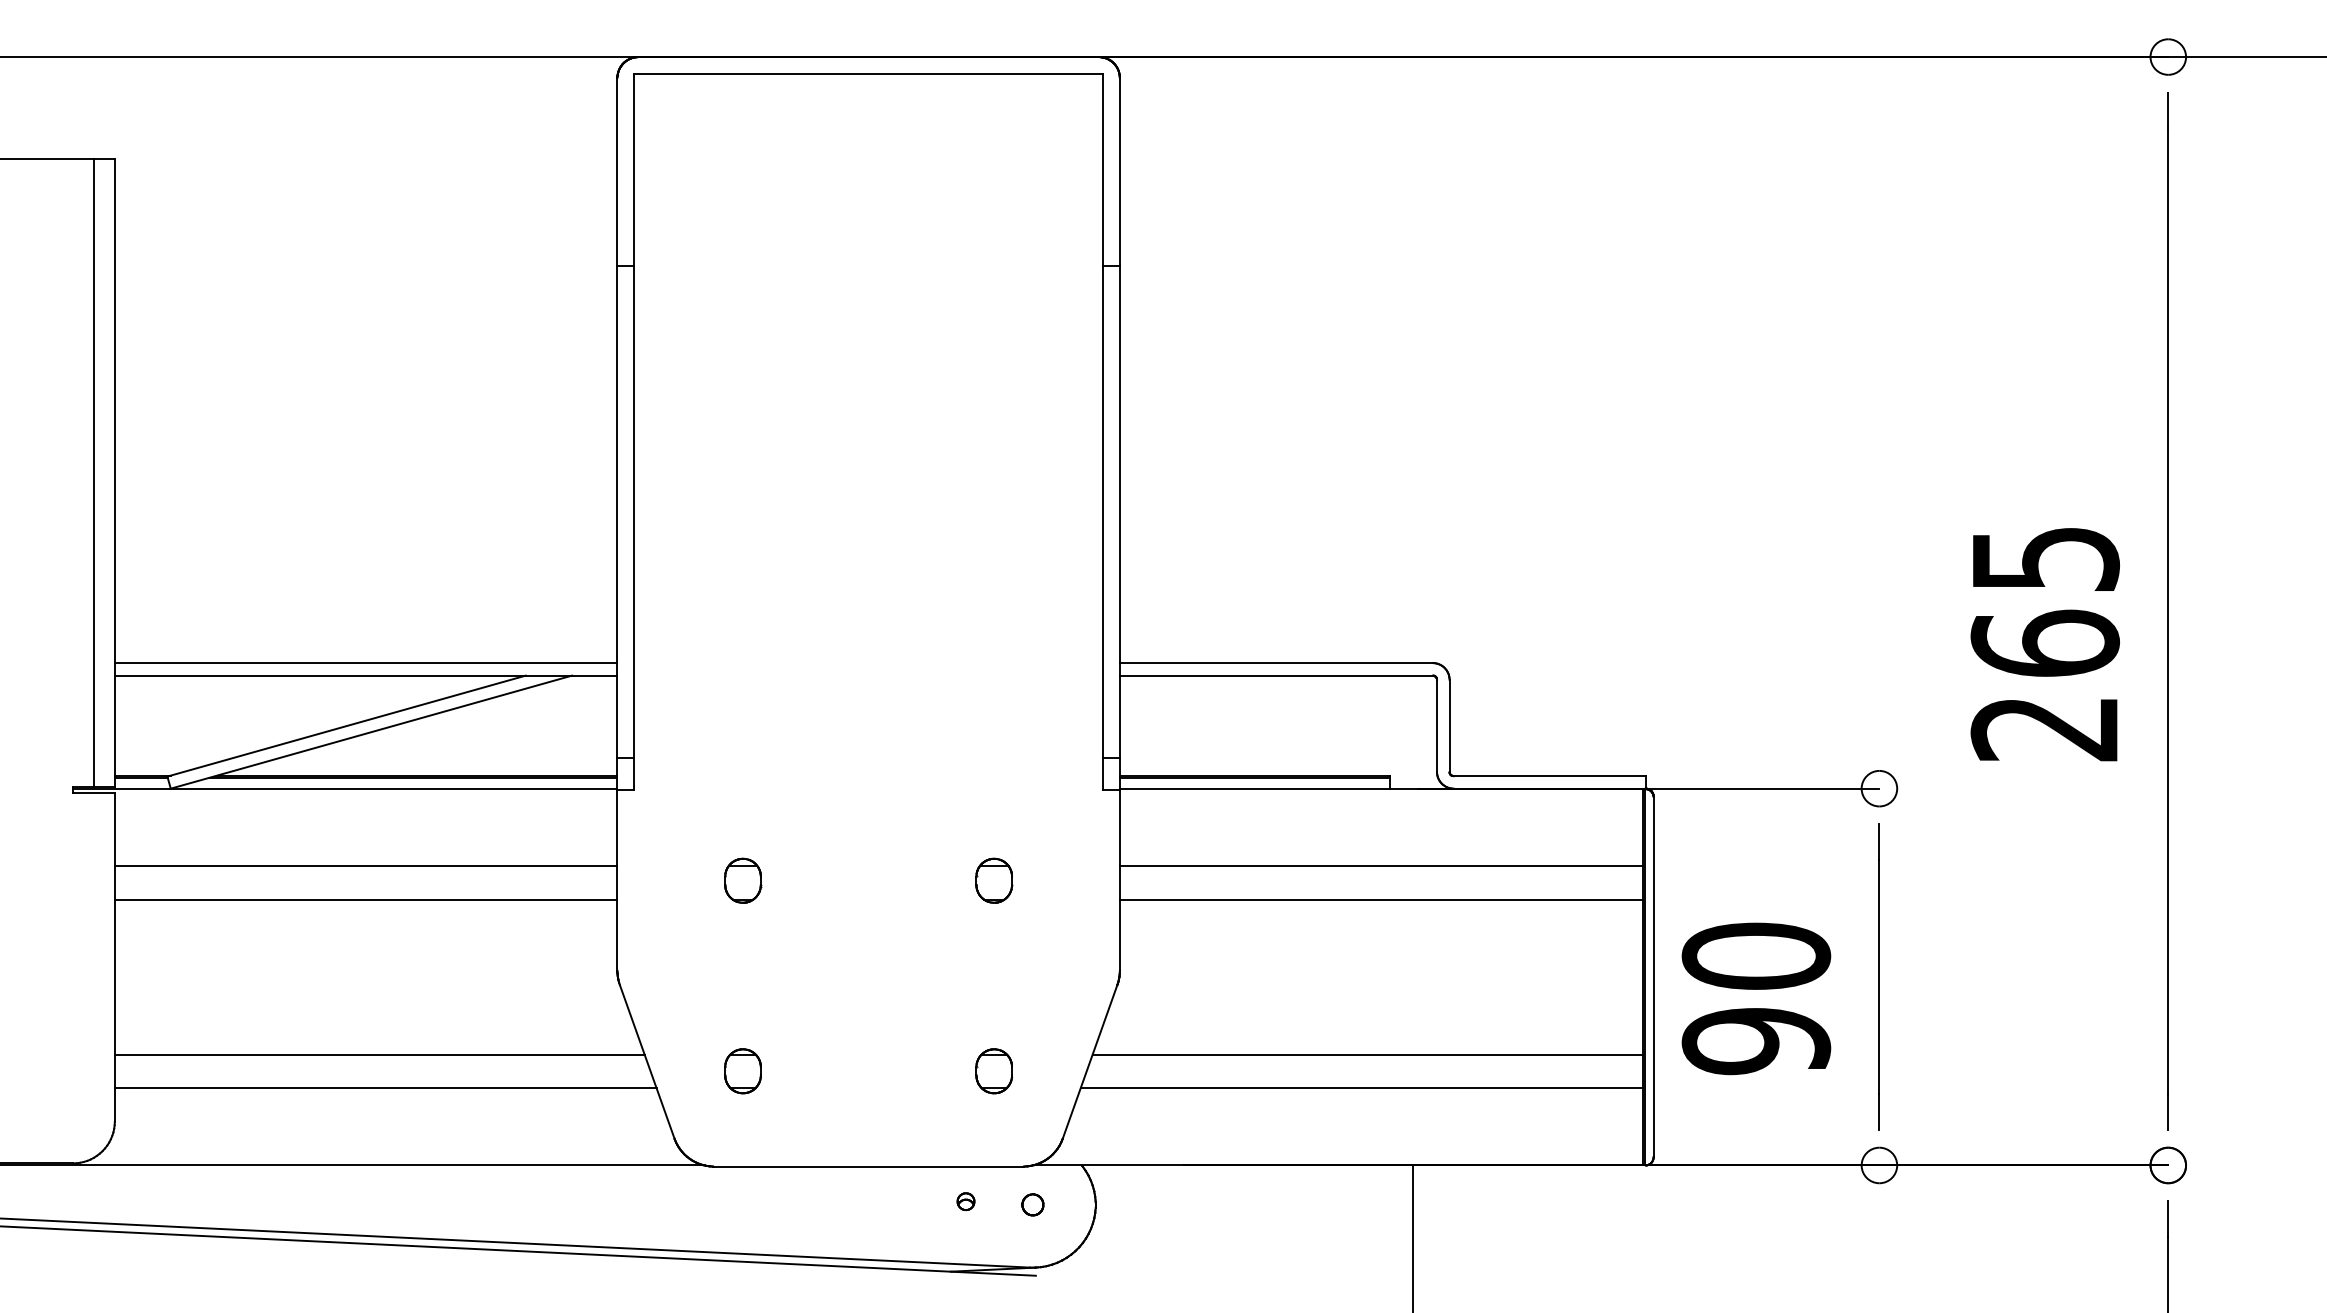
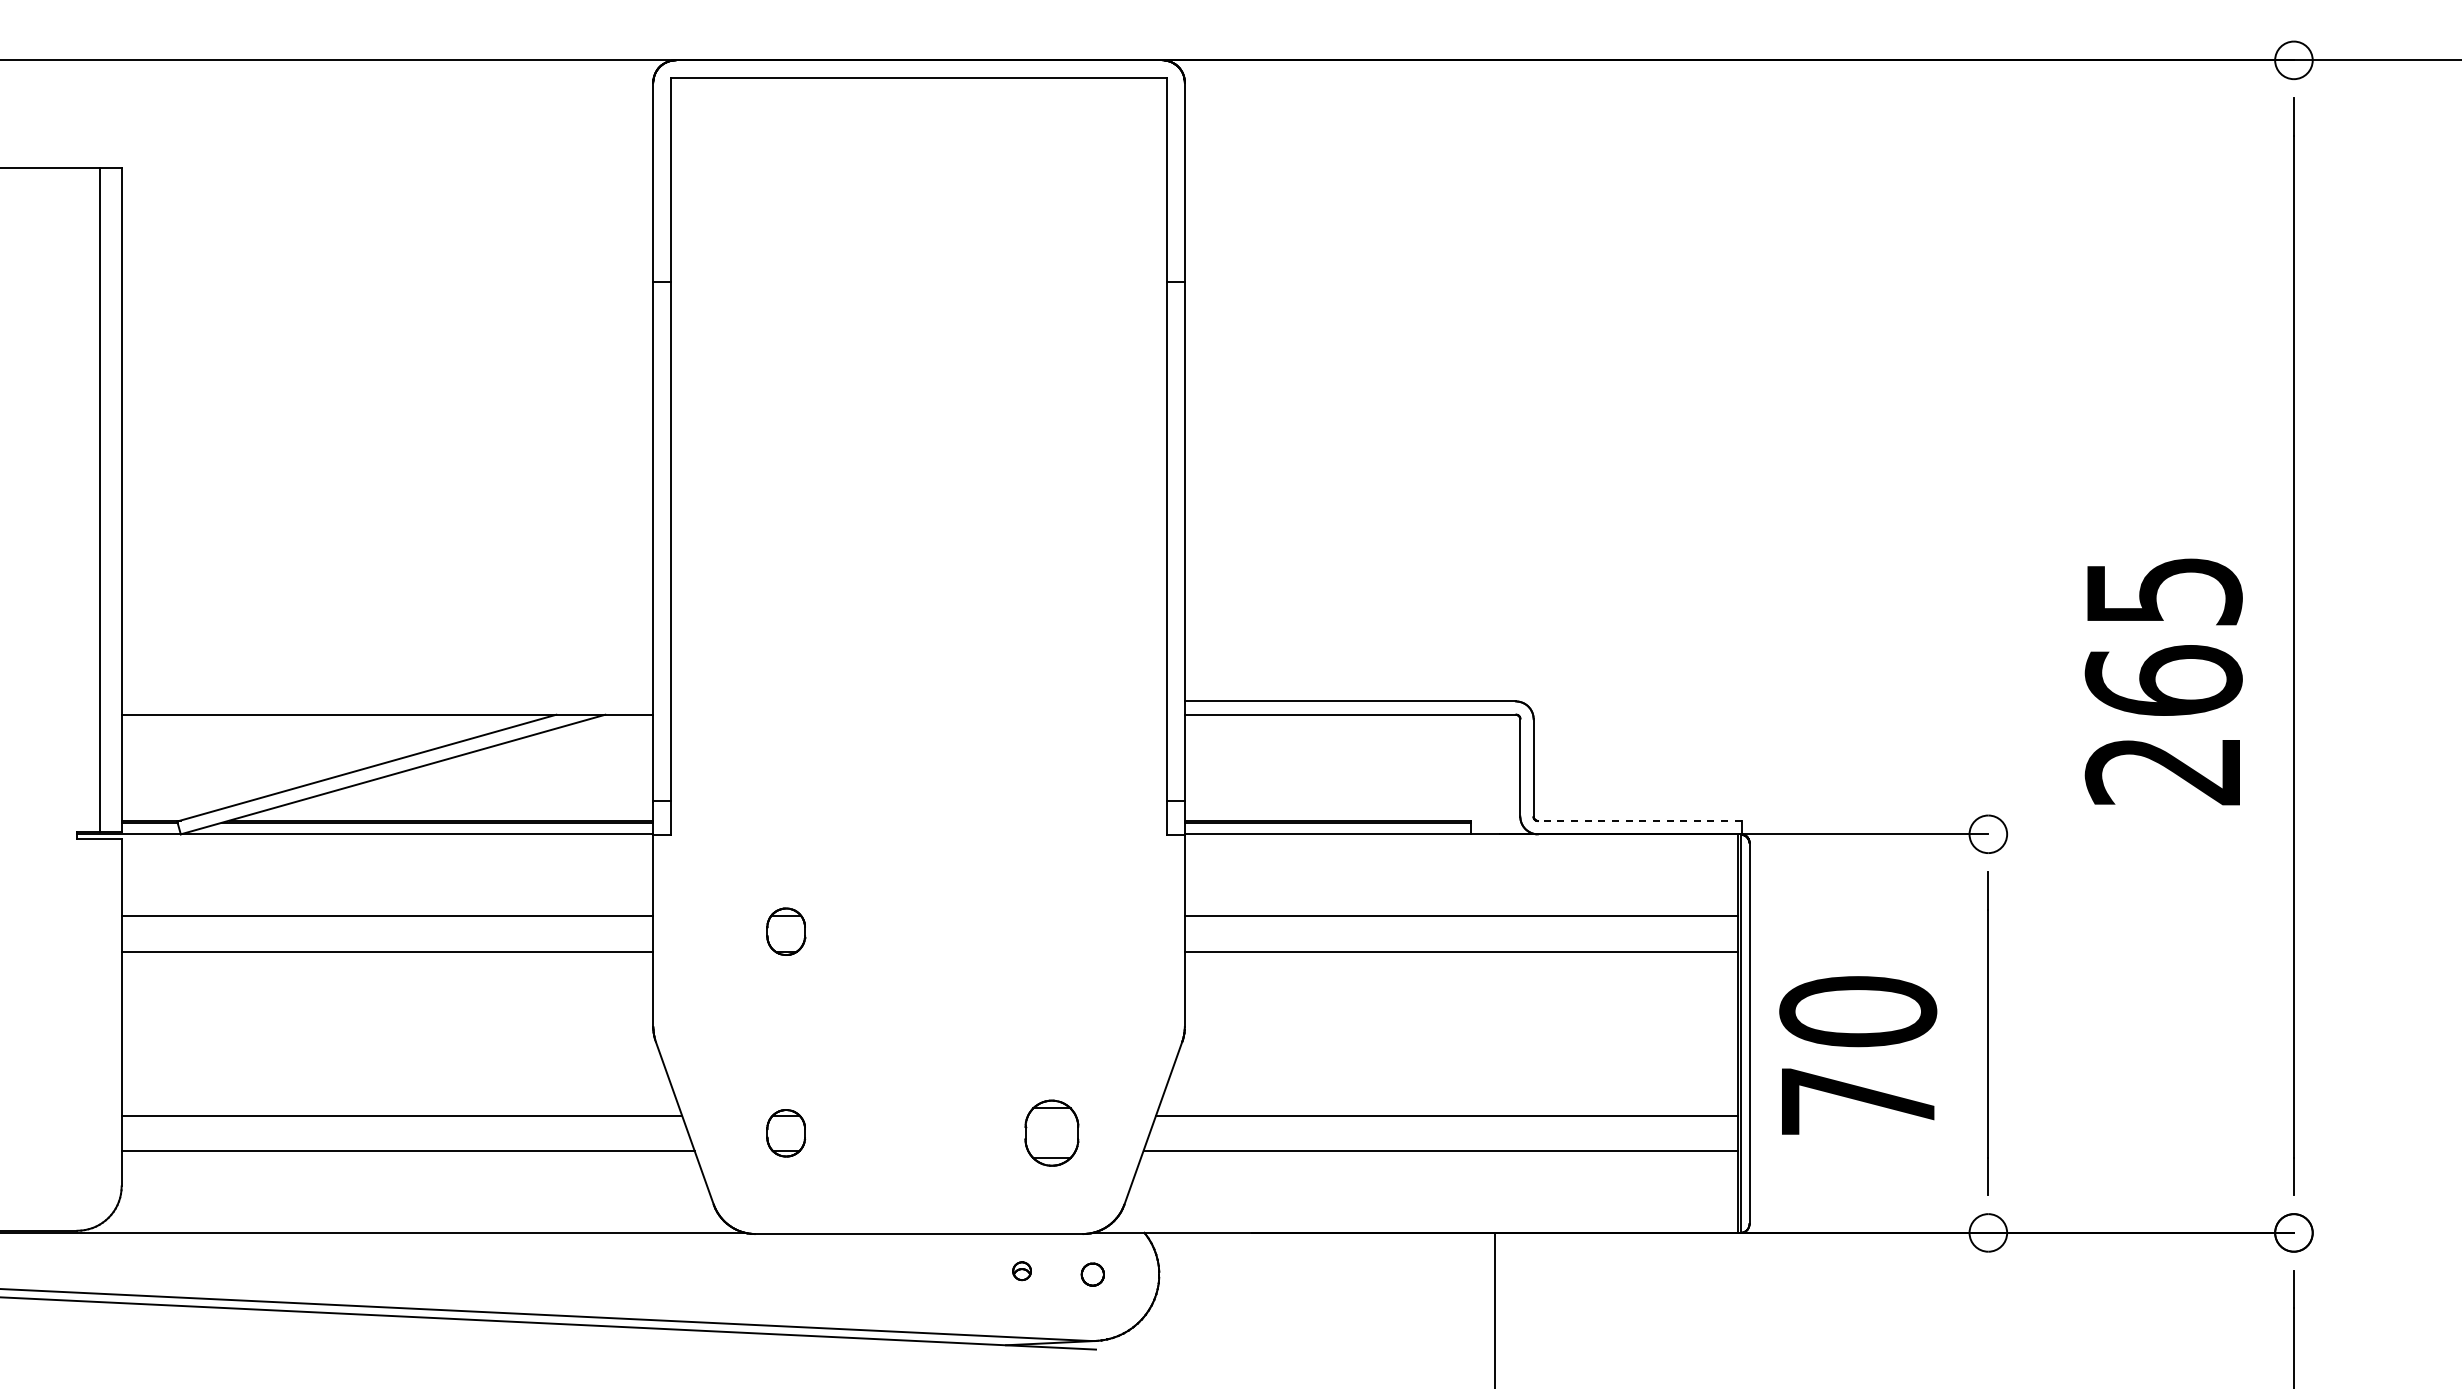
line: (366, 663) -> (387, 701), removed
line: (1549, 776) -> (1639, 821), solid -> dashed
part: (994, 880) -> (1052, 931), removed
text: (1756, 1041) -> (1858, 1101), 90 -> 70
part: (993, 1071) -> (1051, 1133), size x1.4

